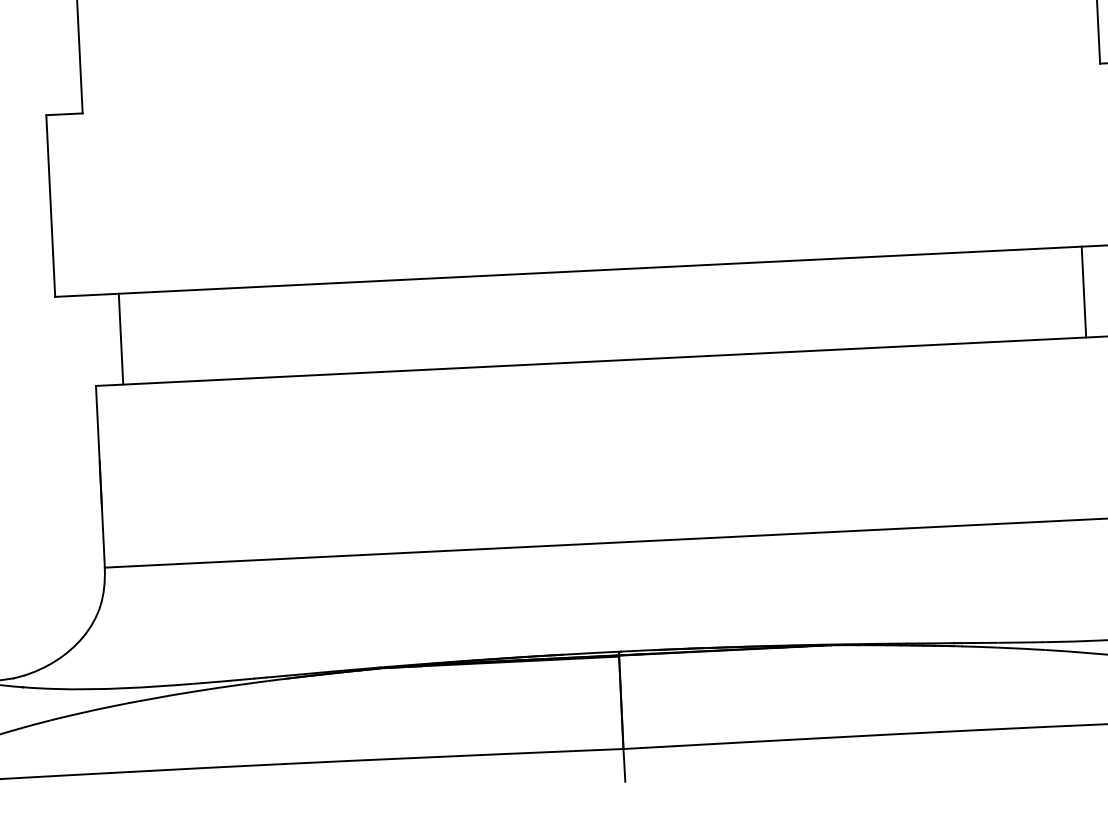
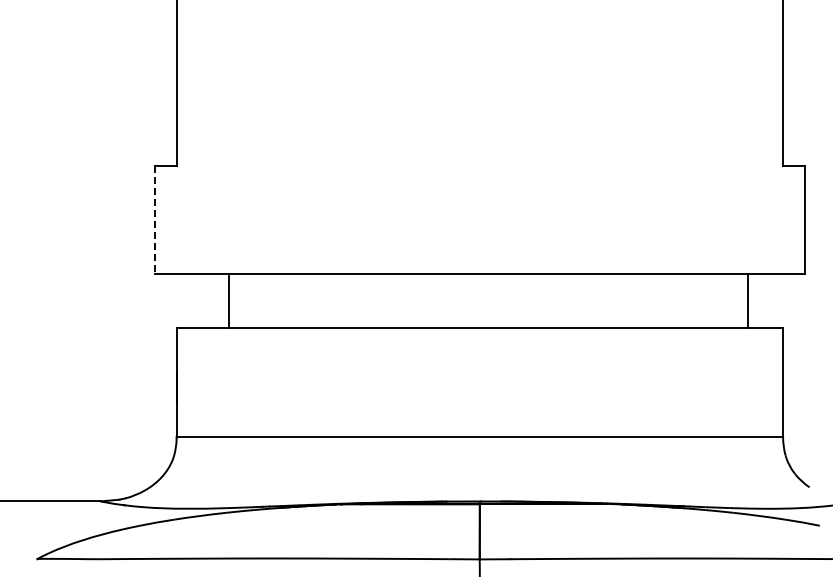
line: (51, 206) -> (155, 220), solid -> dashed
line: (1083, 292) -> (747, 301), moved
line: (120, 339) -> (228, 301), moved

